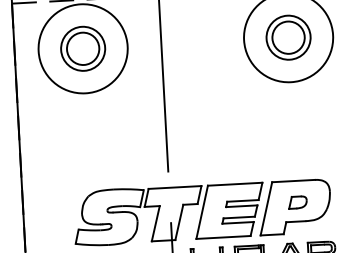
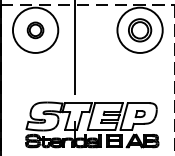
part: (82, 49) -> (35, 30), size x0.7

